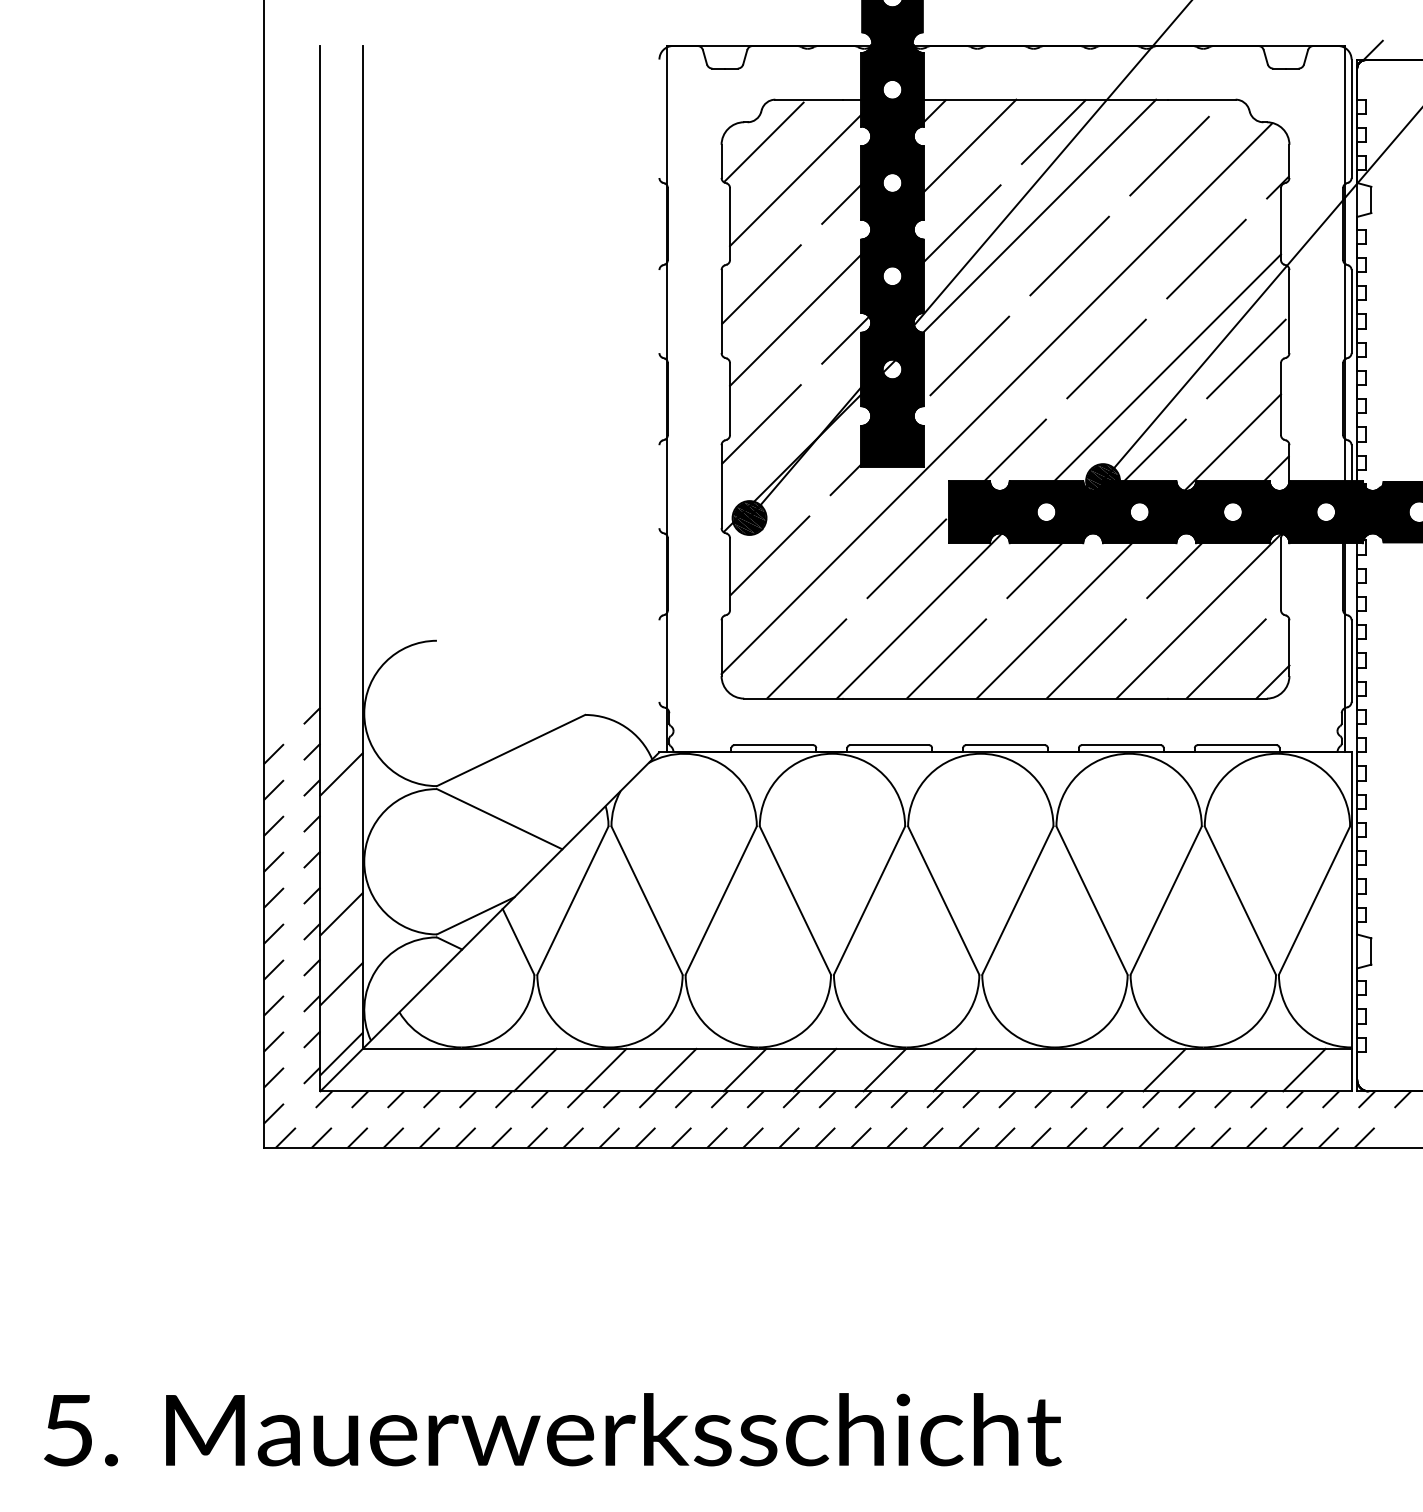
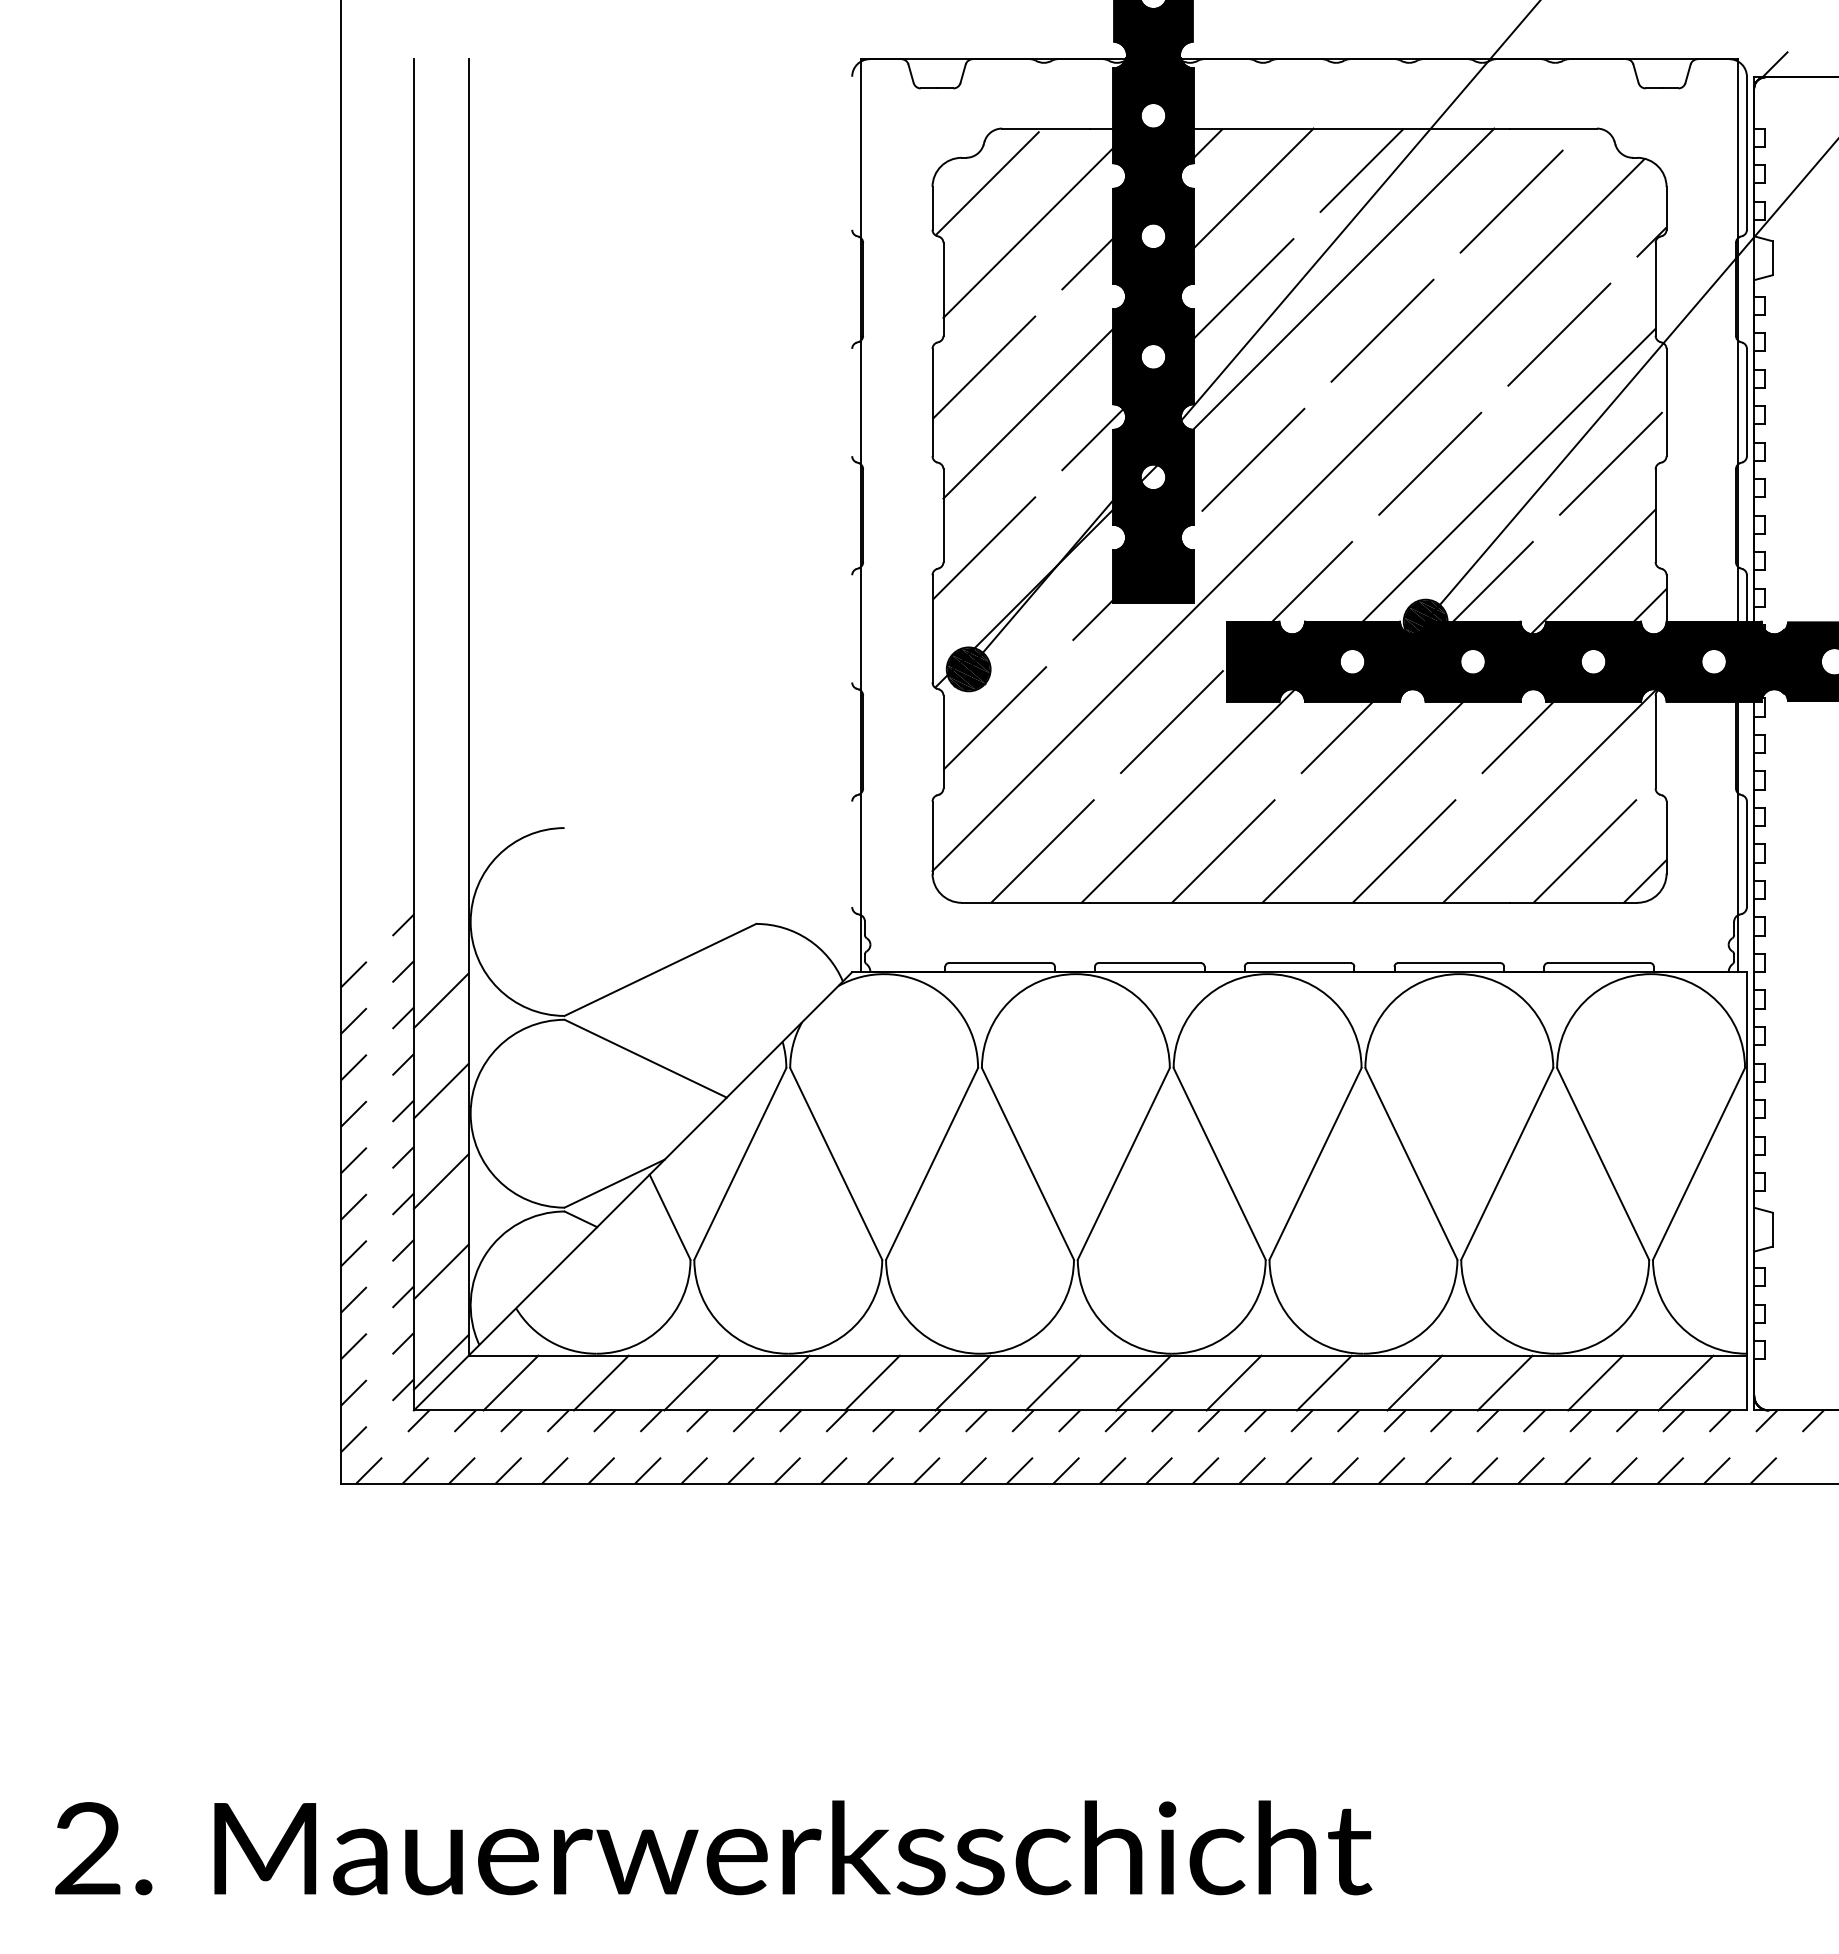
line: (340, 843) -> (440, 1090), added
line: (395, 1069) -> (510, 1382), added
line: (464, 1069) -> (600, 1382), added
line: (1024, 1069) -> (1324, 1382), added
line: (1094, 1069) -> (1414, 1382), added
line: (1234, 1069) -> (1595, 1382), added
text: (67, 1430) -> (87, 1848), 5. -> 2.

